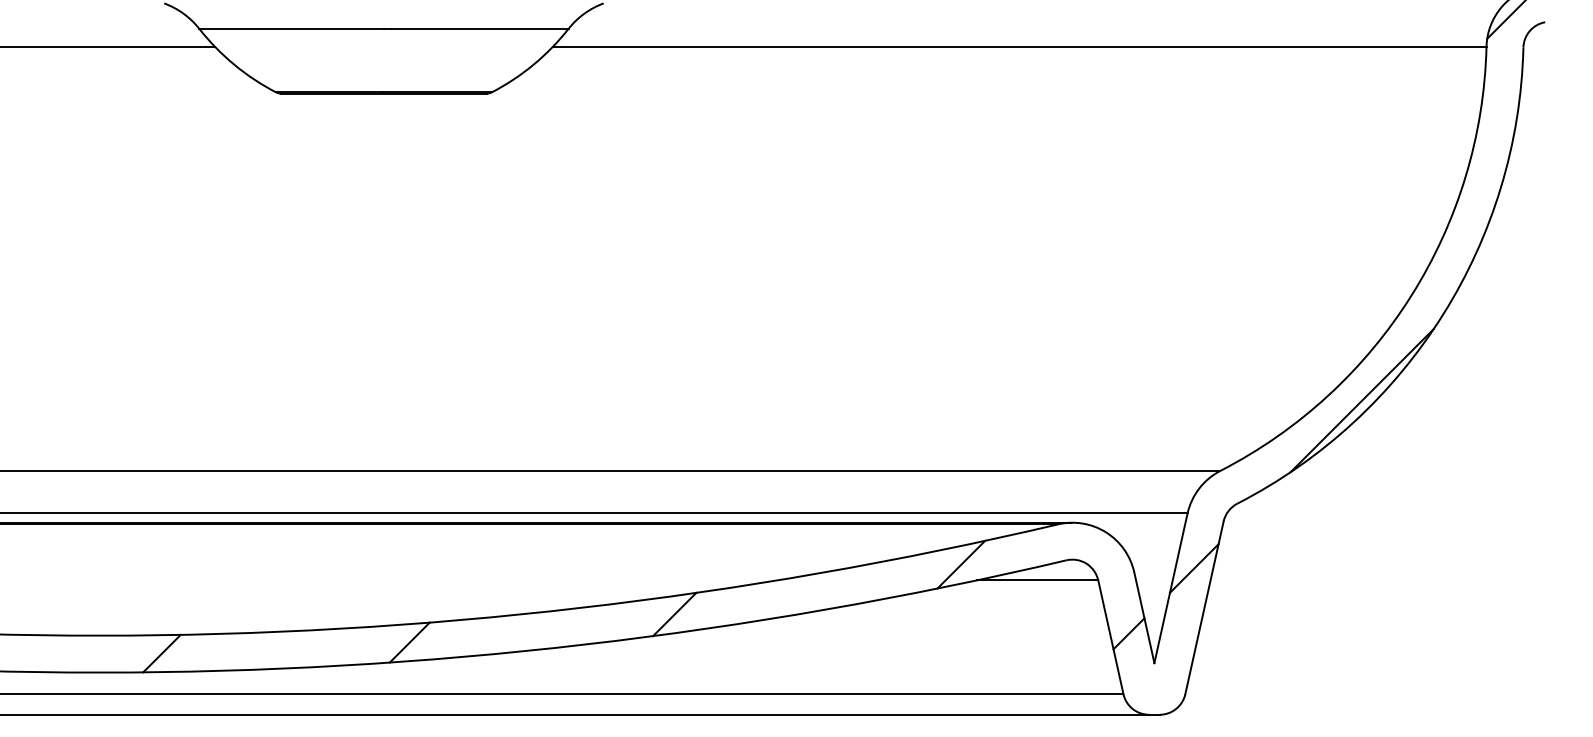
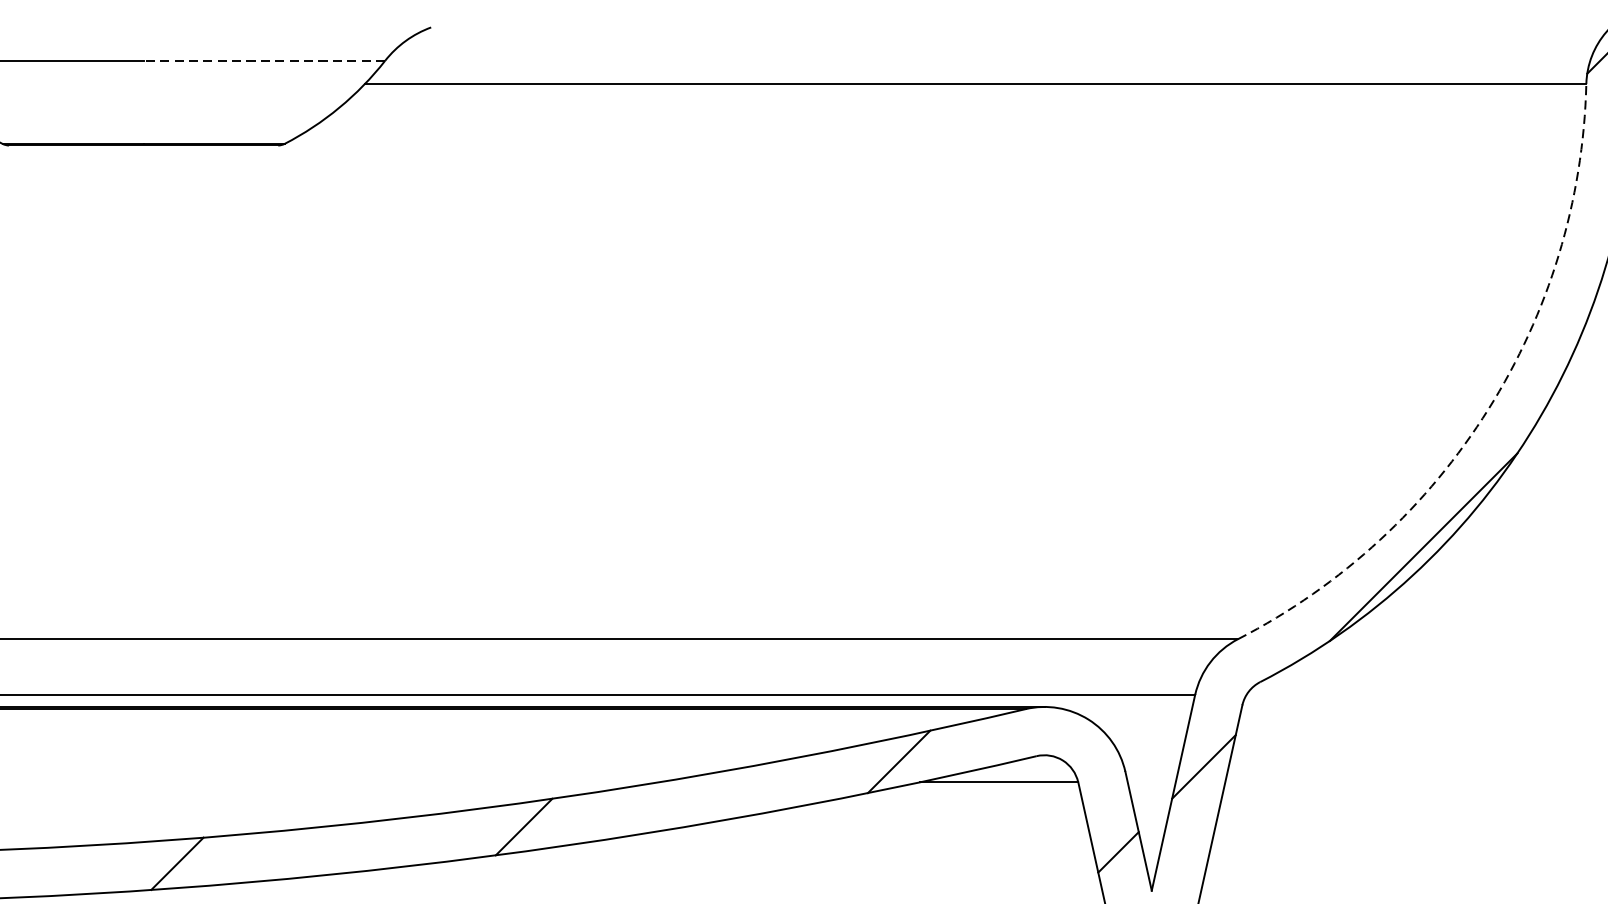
line: (475, 28) -> (263, 60), solid -> dashed
arc: (1411, 295) -> (1488, 409), solid -> dashed

